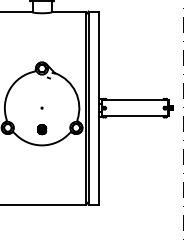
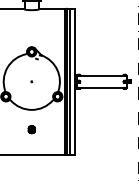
line: (93, 107) -> (70, 81), added
part: (42, 129) -> (32, 129), moved

